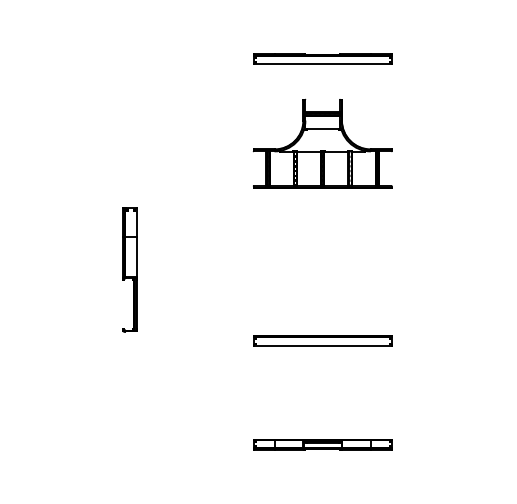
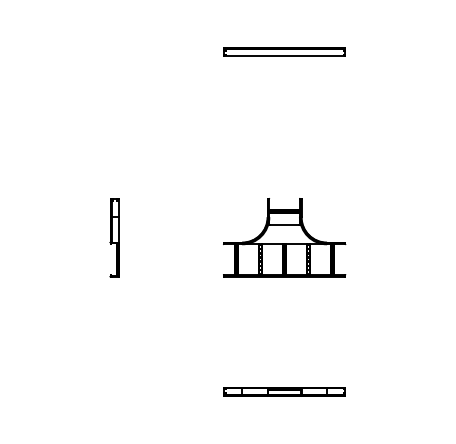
part: (322, 143) -> (284, 237), moved
part: (129, 269) -> (114, 237), size x0.71
part: (322, 339) -> (284, 299), removed

